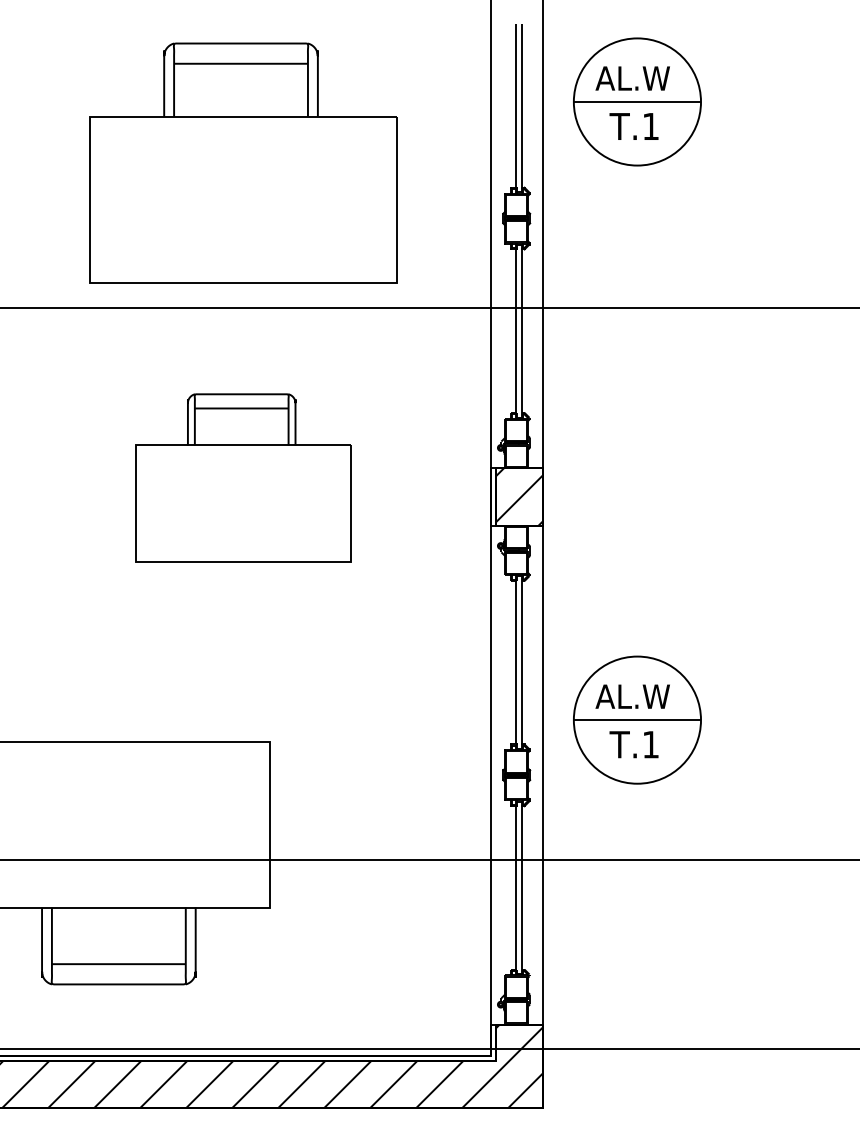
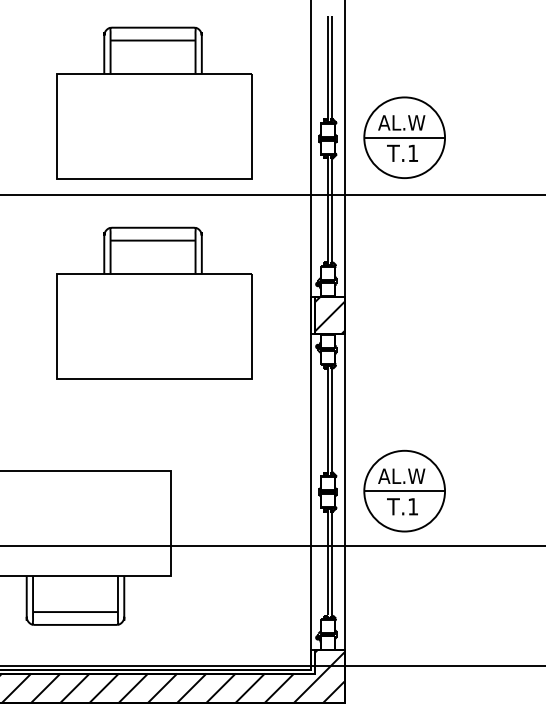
part: (637, 101) -> (404, 137), moved
part: (243, 476) -> (154, 302), size x1.43
part: (637, 719) -> (404, 490), moved

